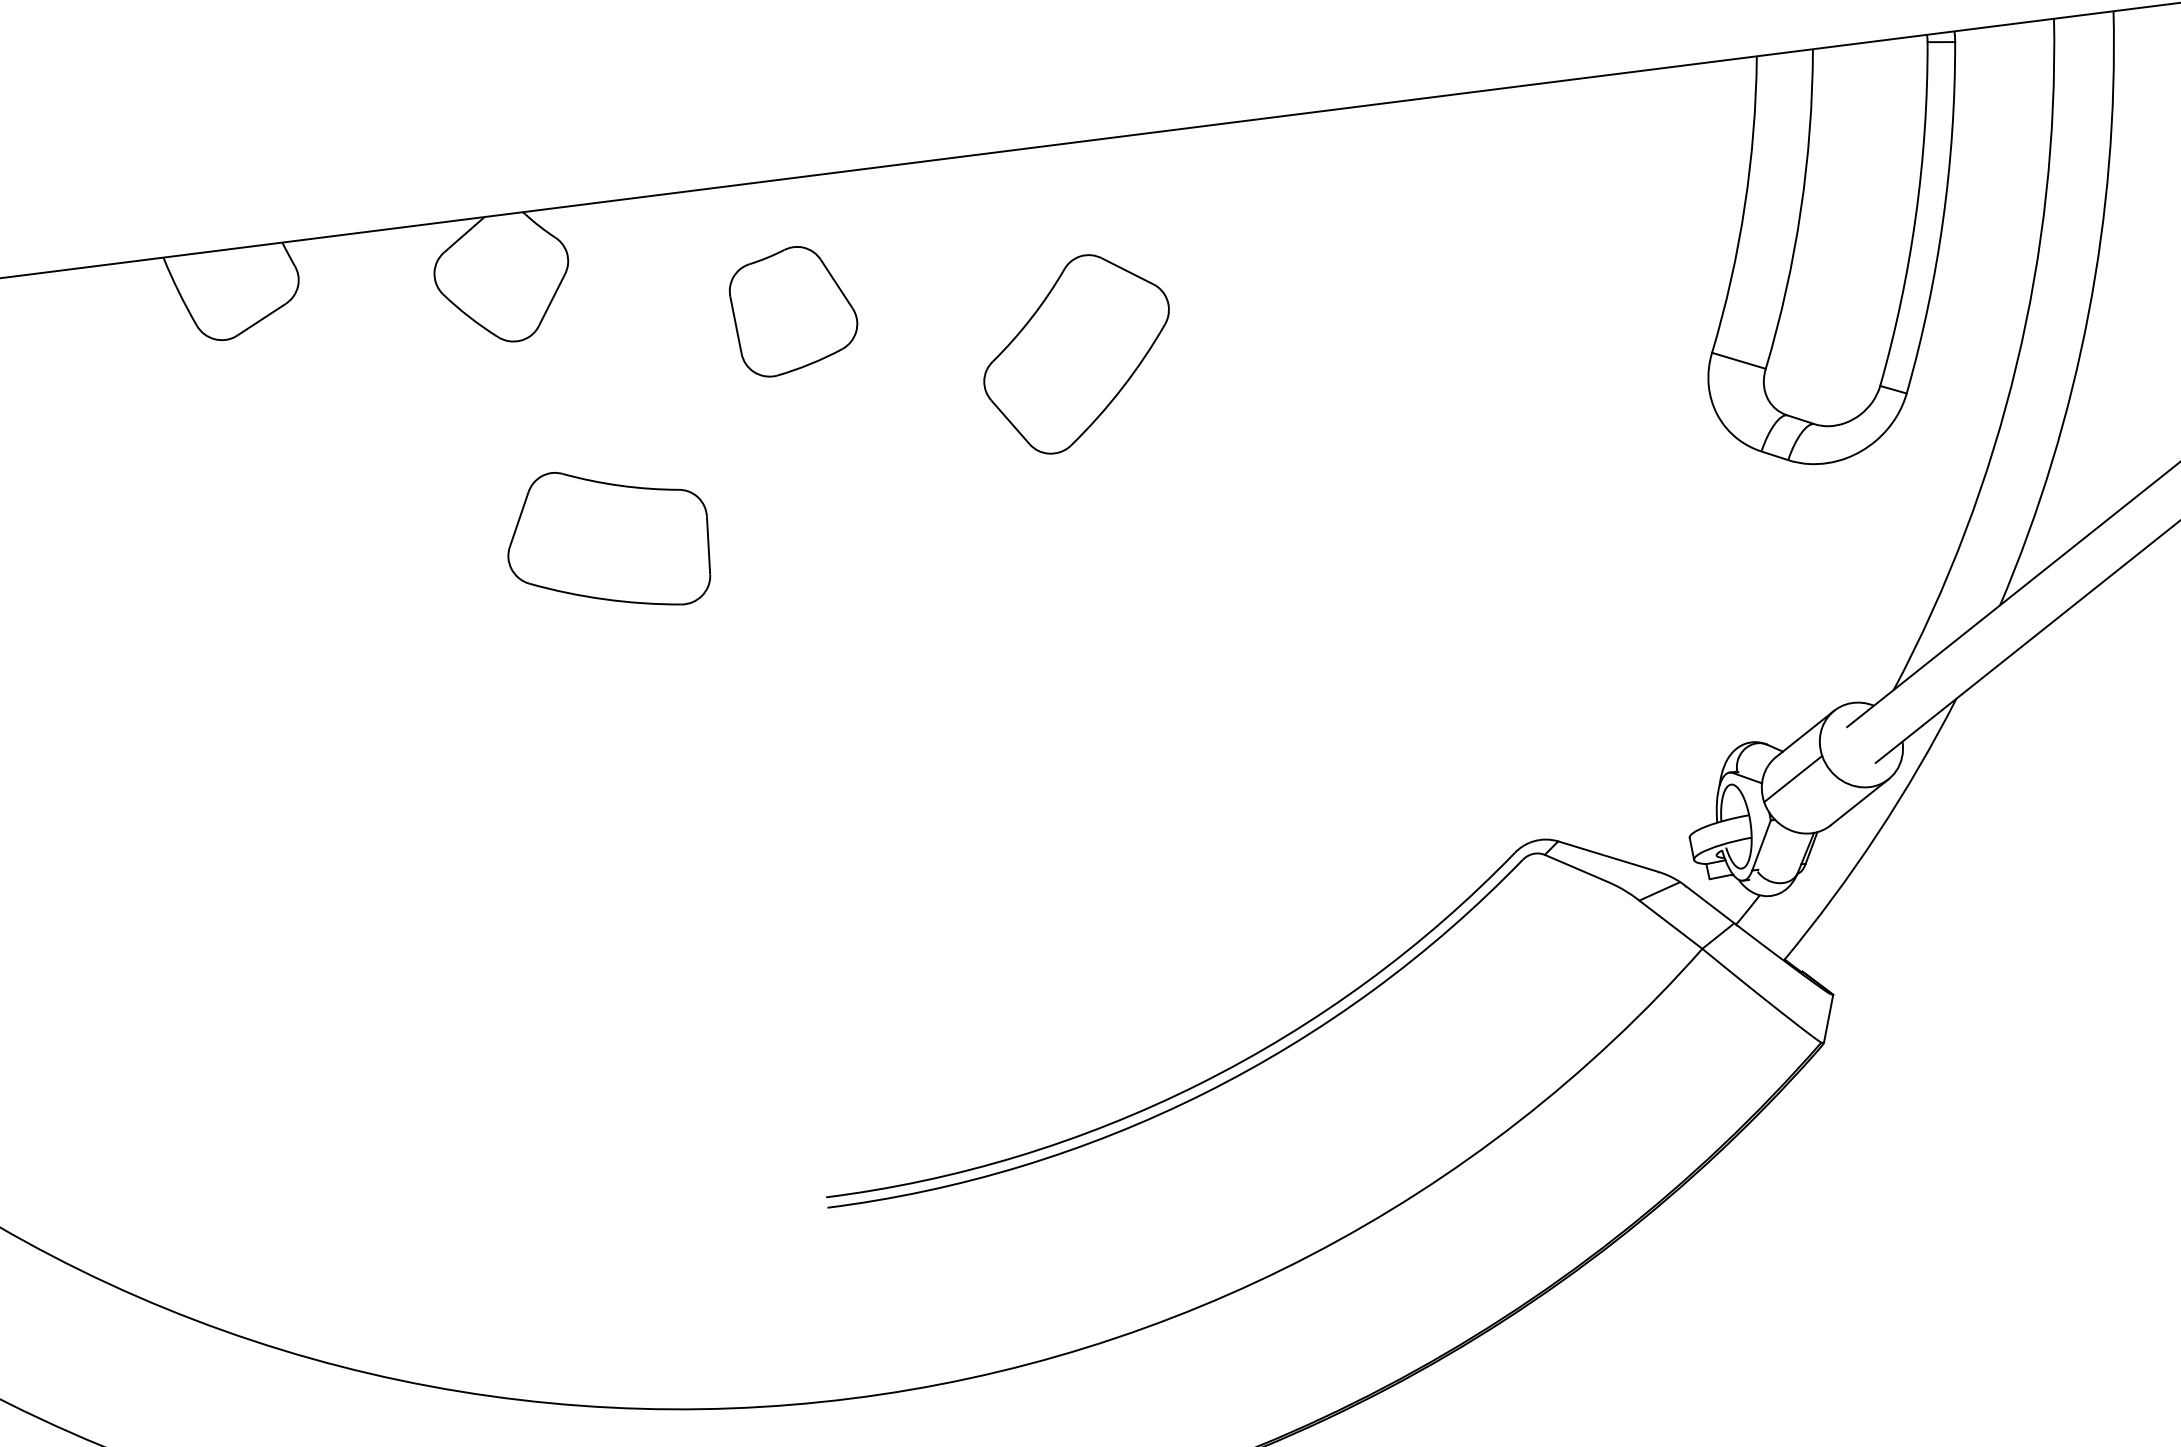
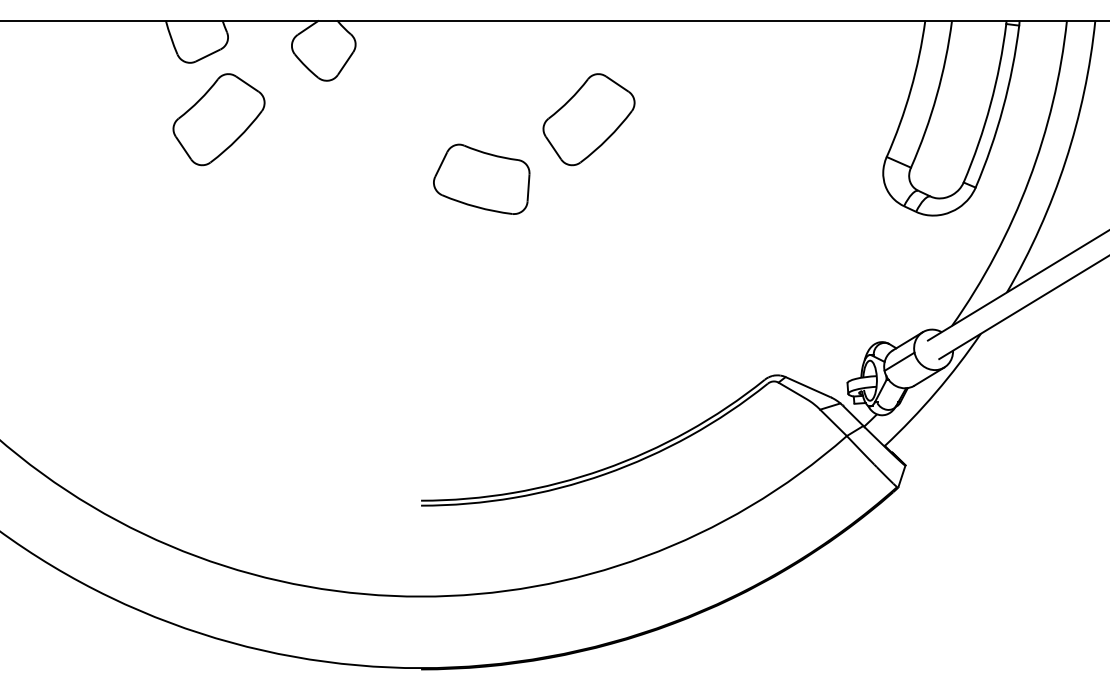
part: (793, 310) -> (458, 82), removed
part: (300, 451) -> (218, 119), added
part: (607, 538) -> (481, 178), moved

